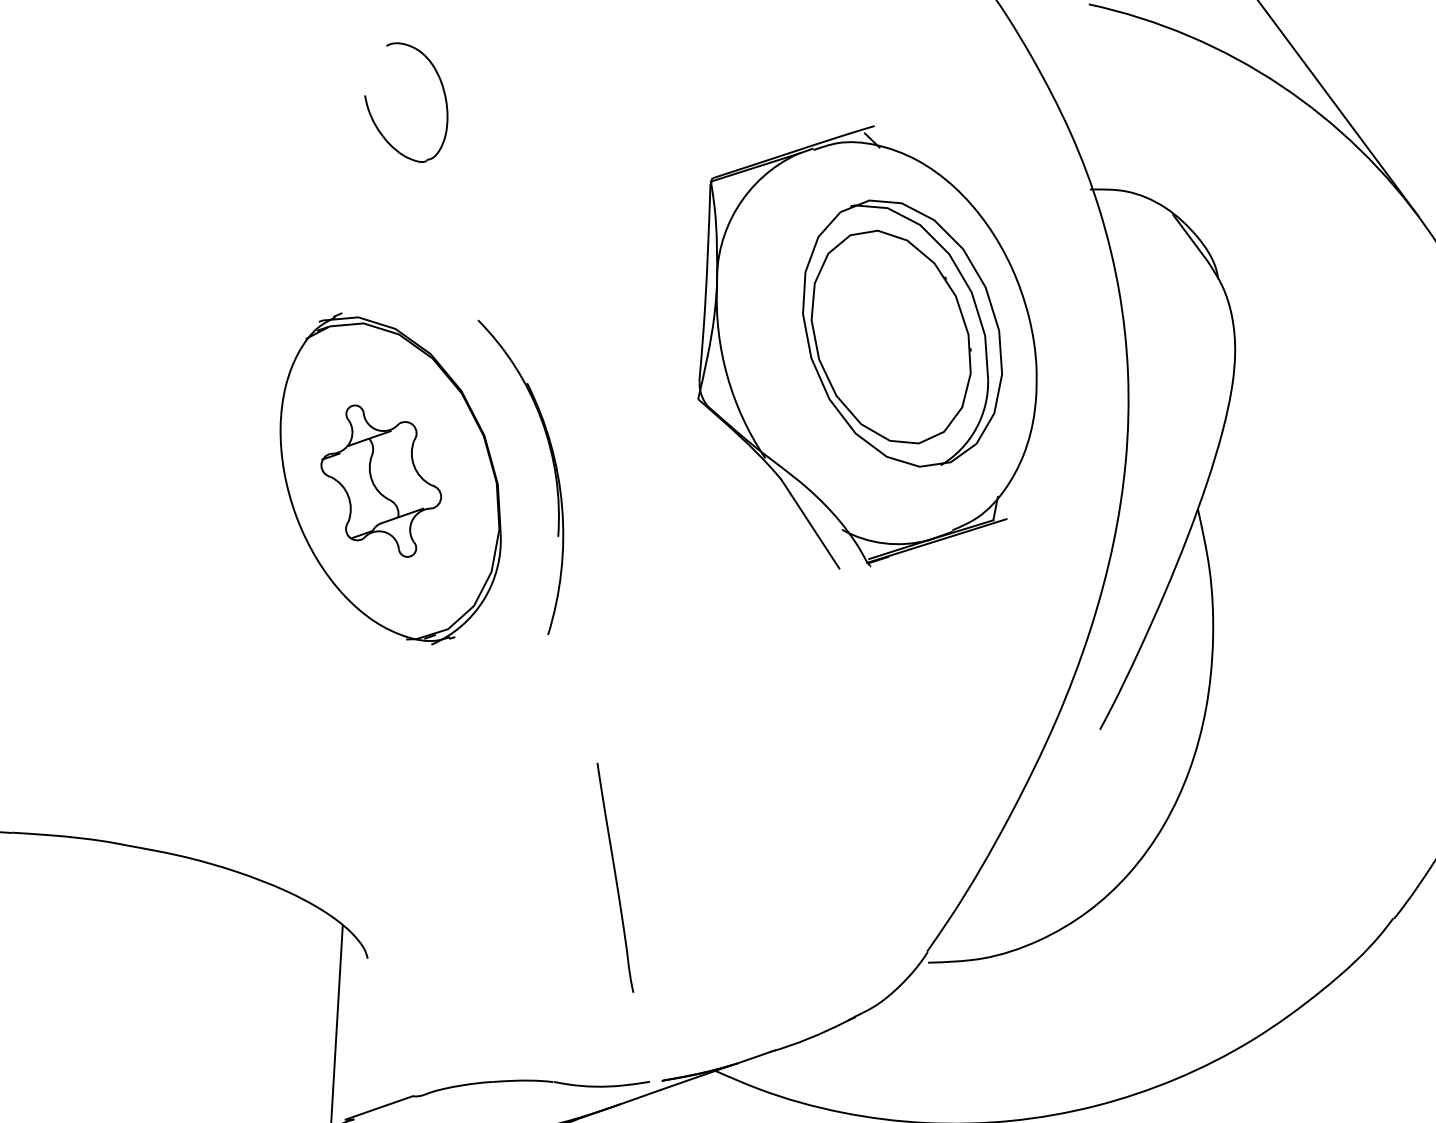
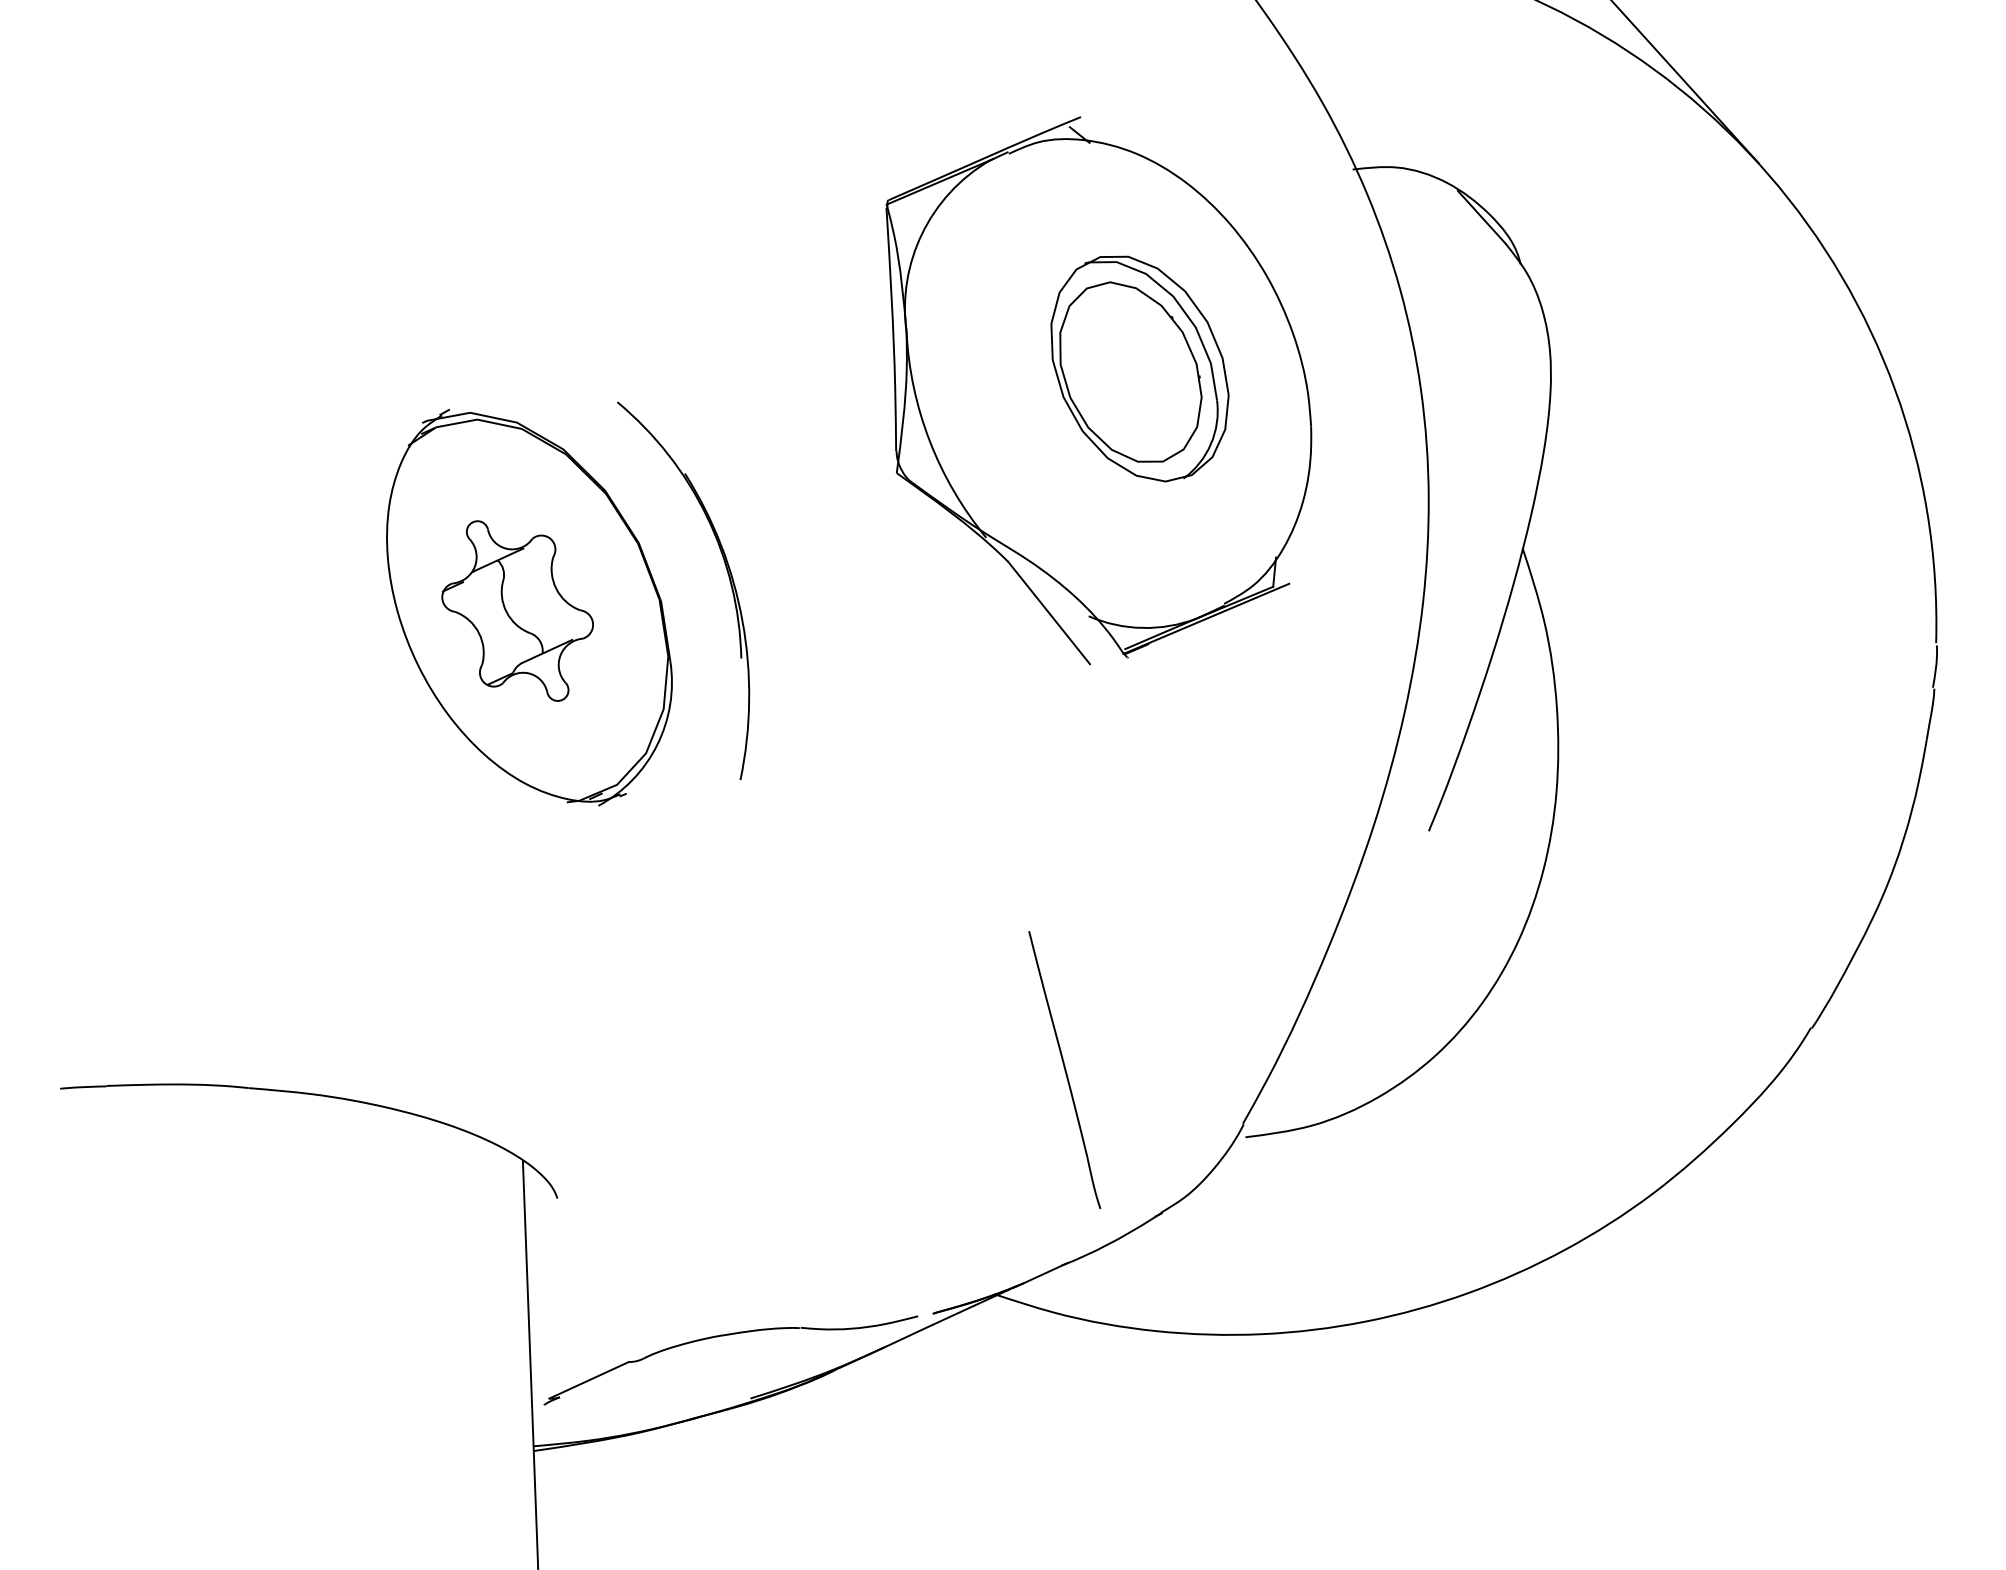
part: (443, 93) -> (548, 128), removed
part: (902, 333) -> (1139, 368), size x0.7
part: (615, 877) -> (1064, 1069), moved

